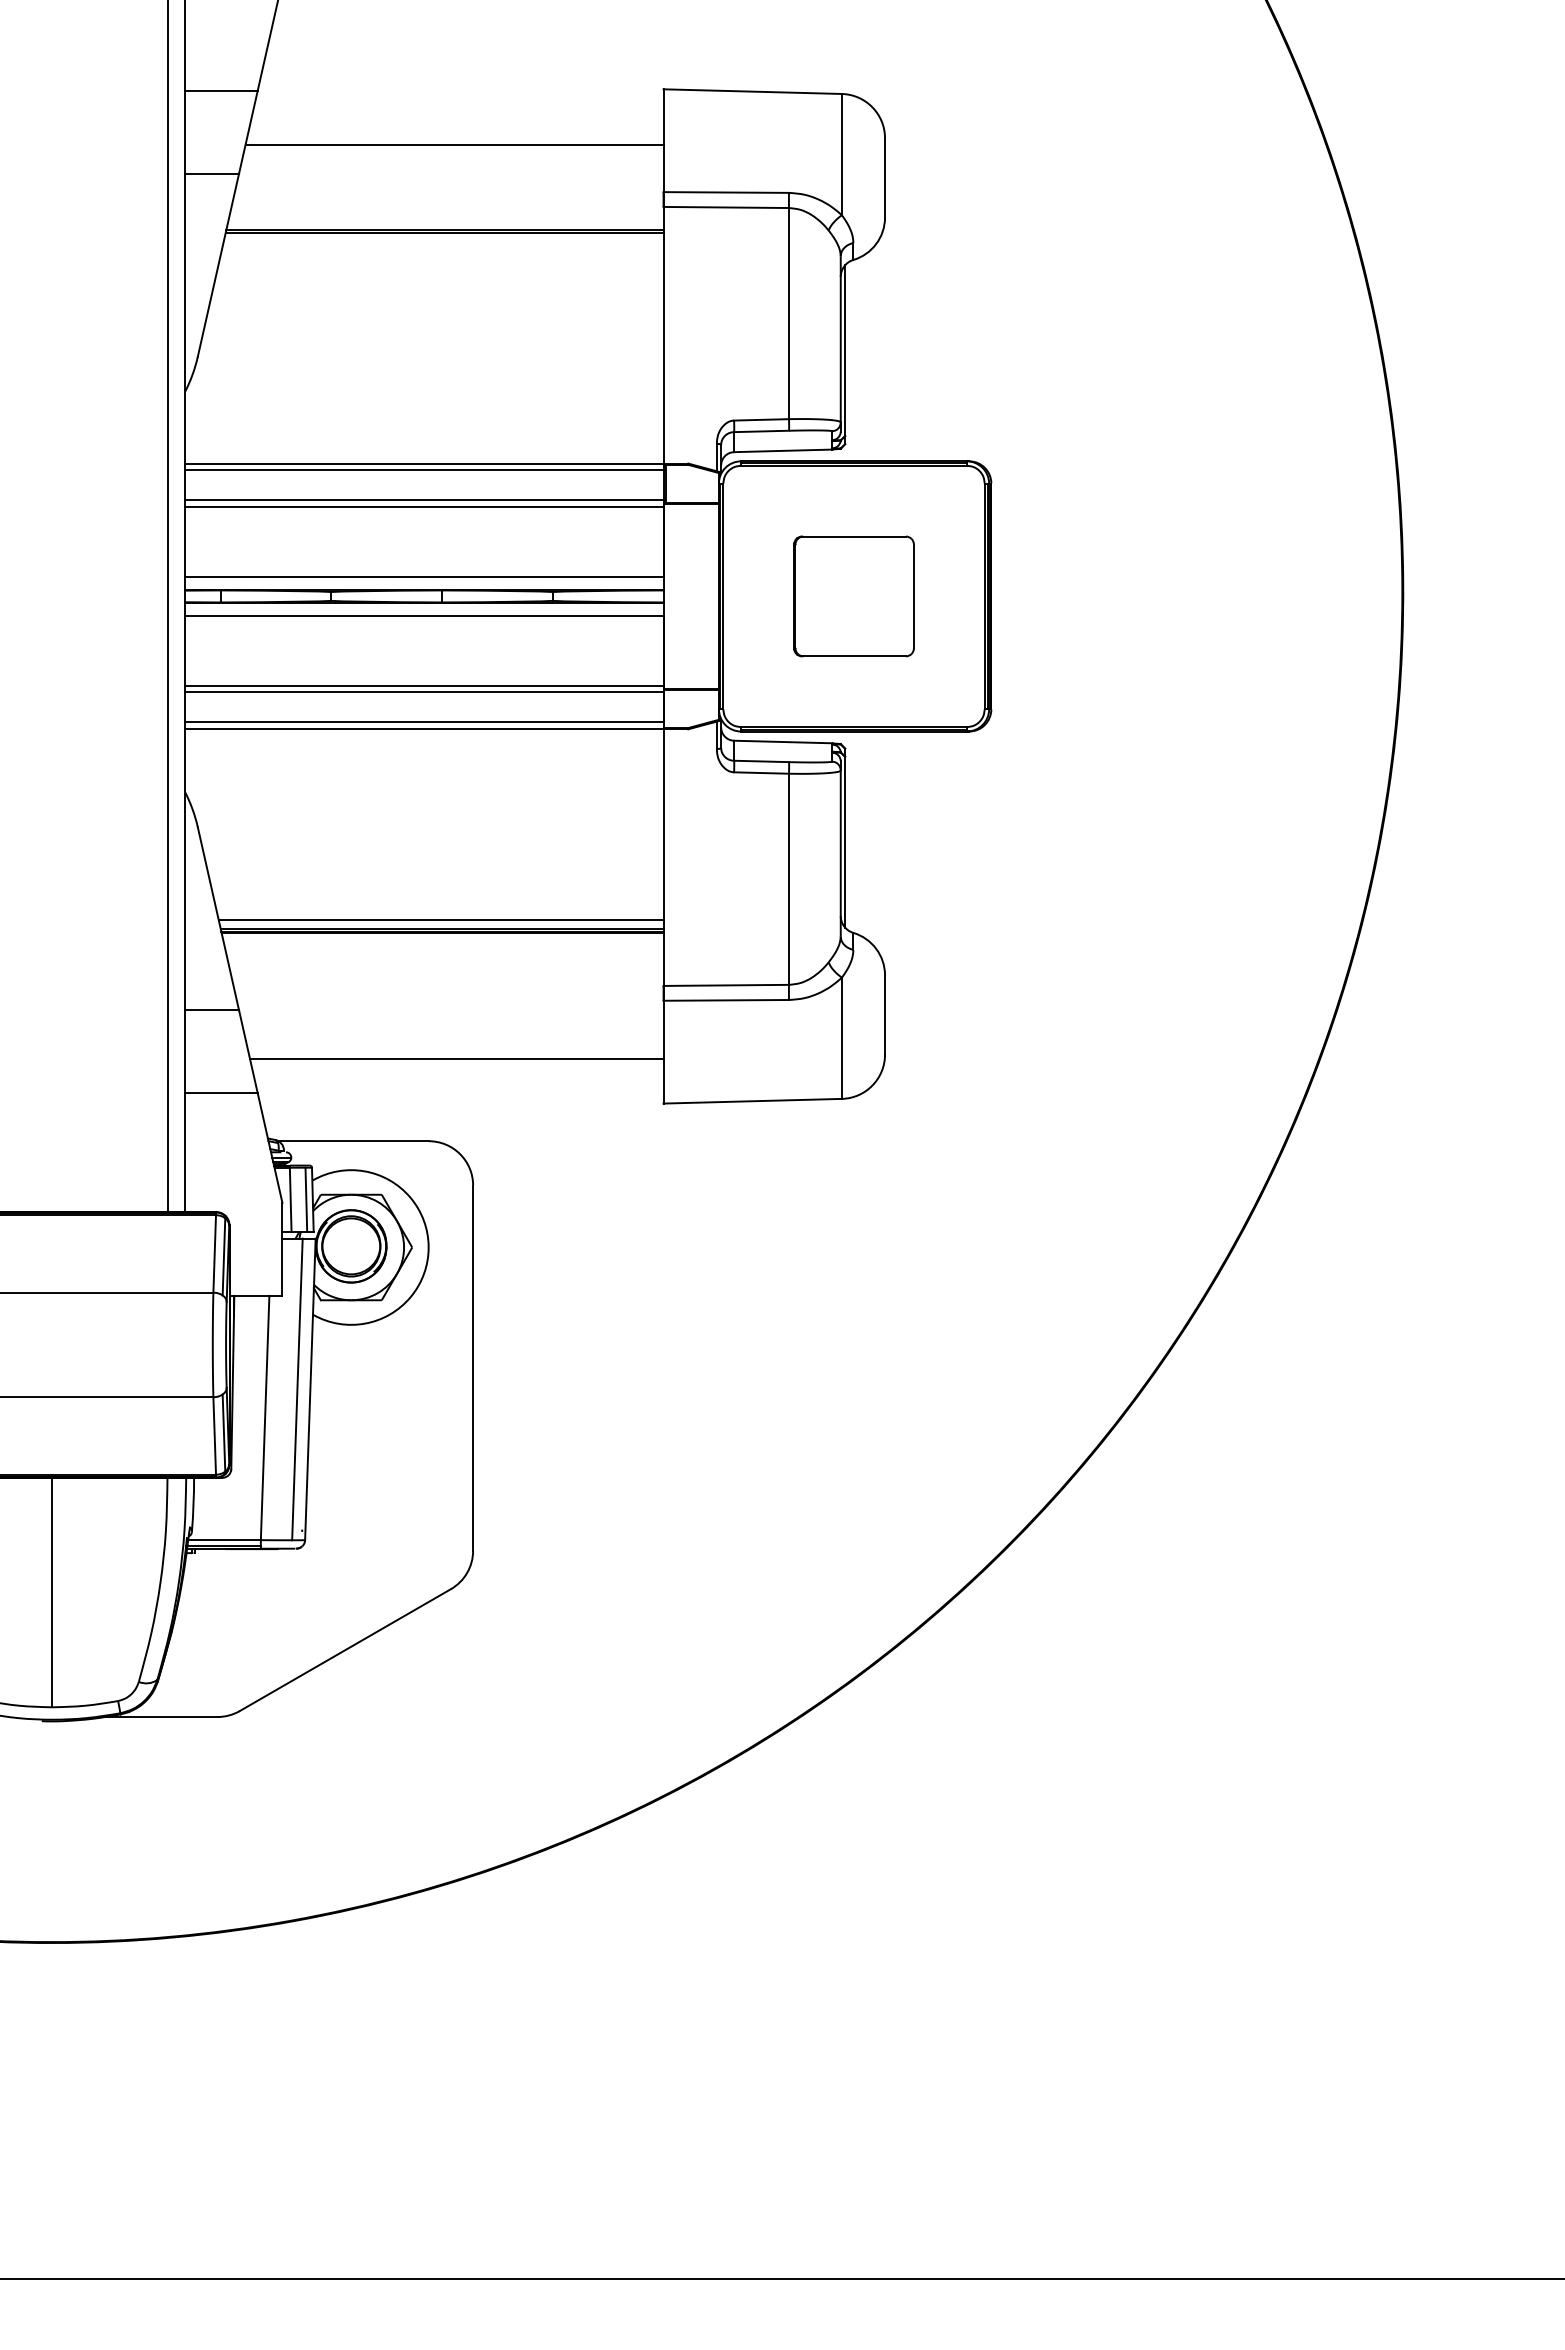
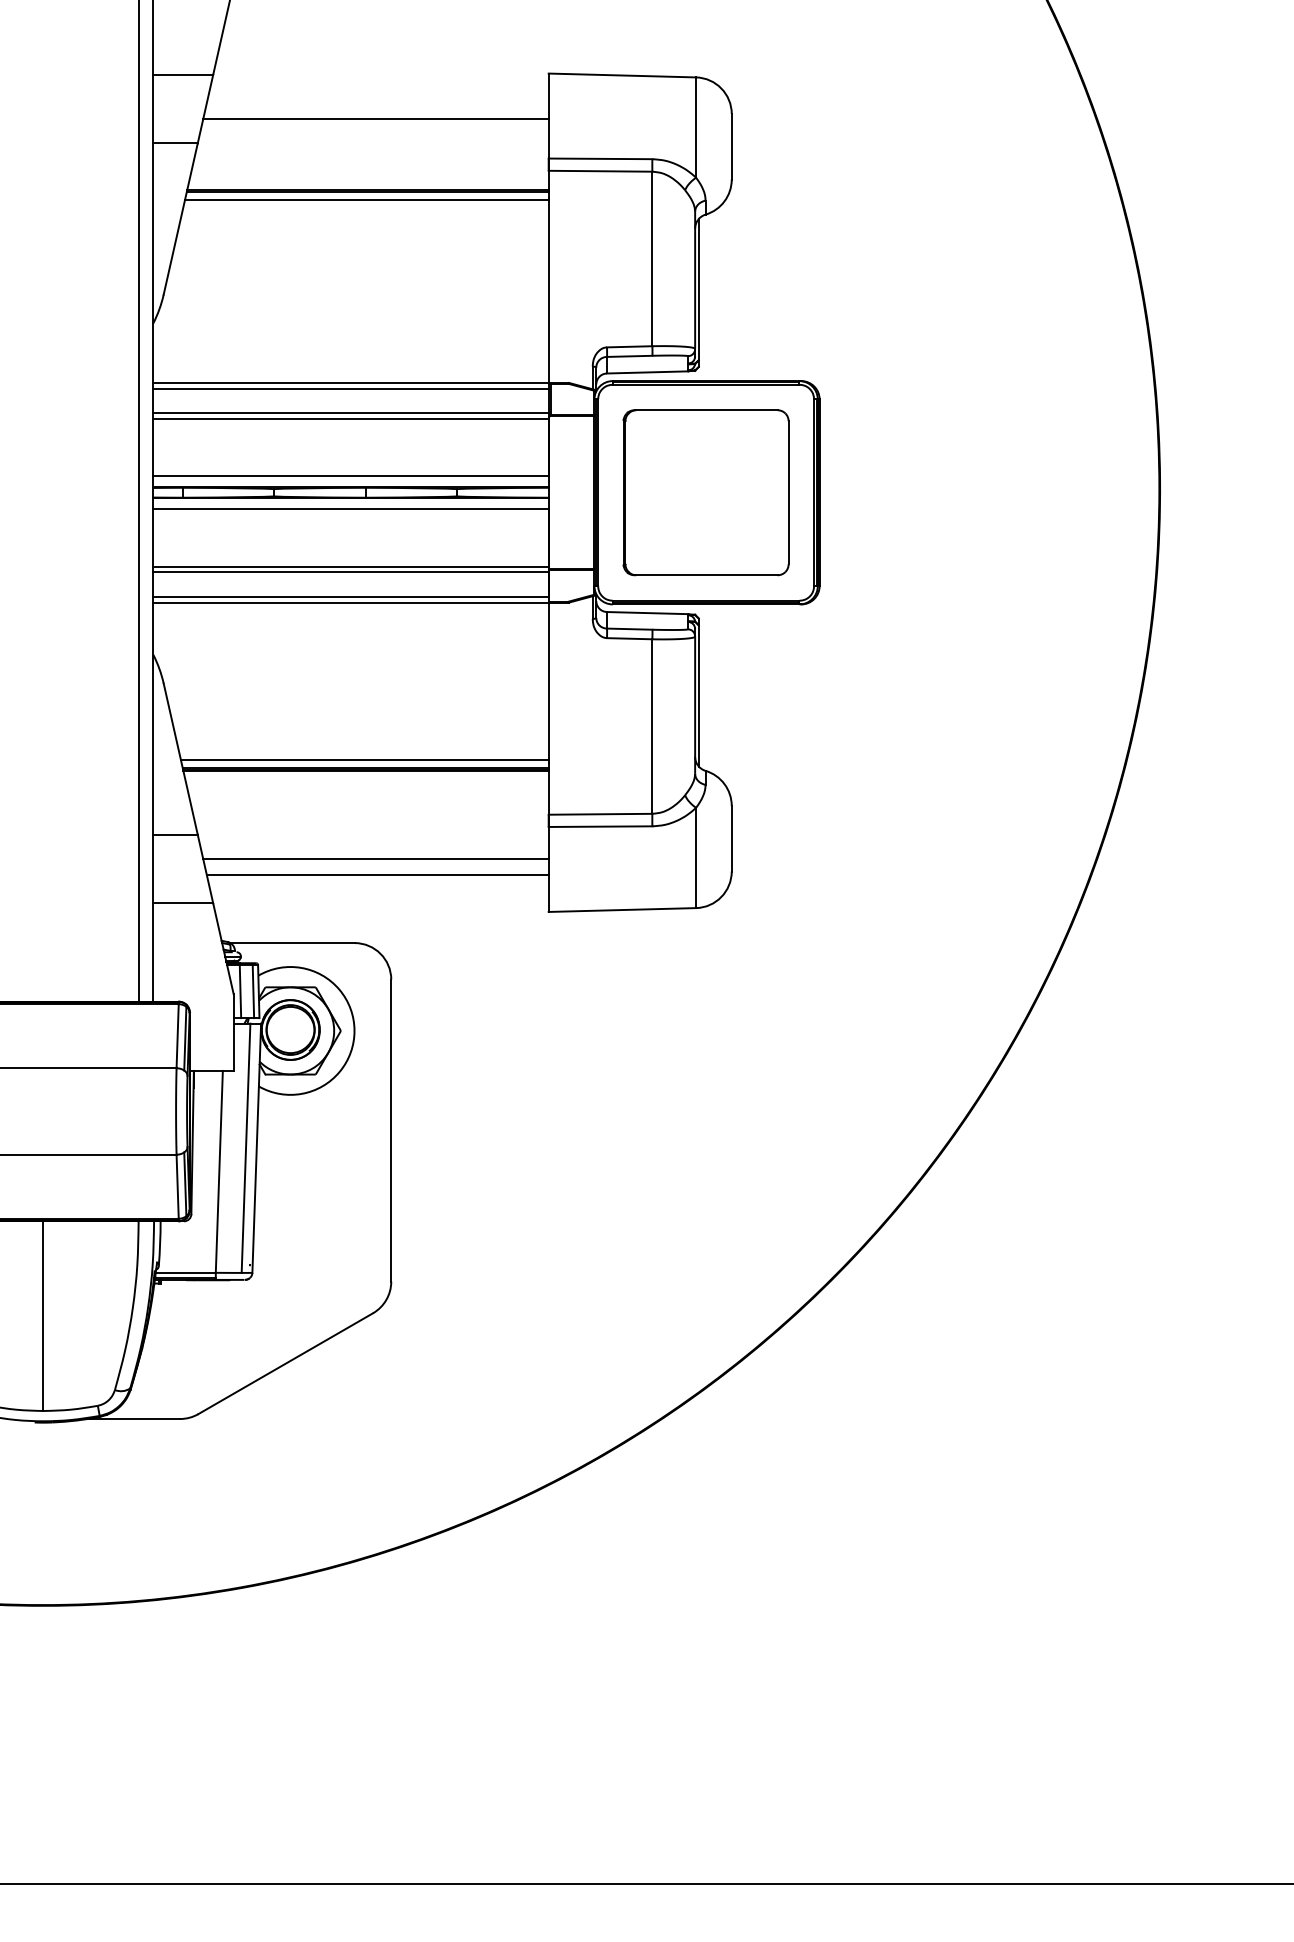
line: (443, 242) -> (366, 200), added
part: (853, 596) -> (705, 492), size x1.67
line: (454, 1039) -> (375, 858), added

